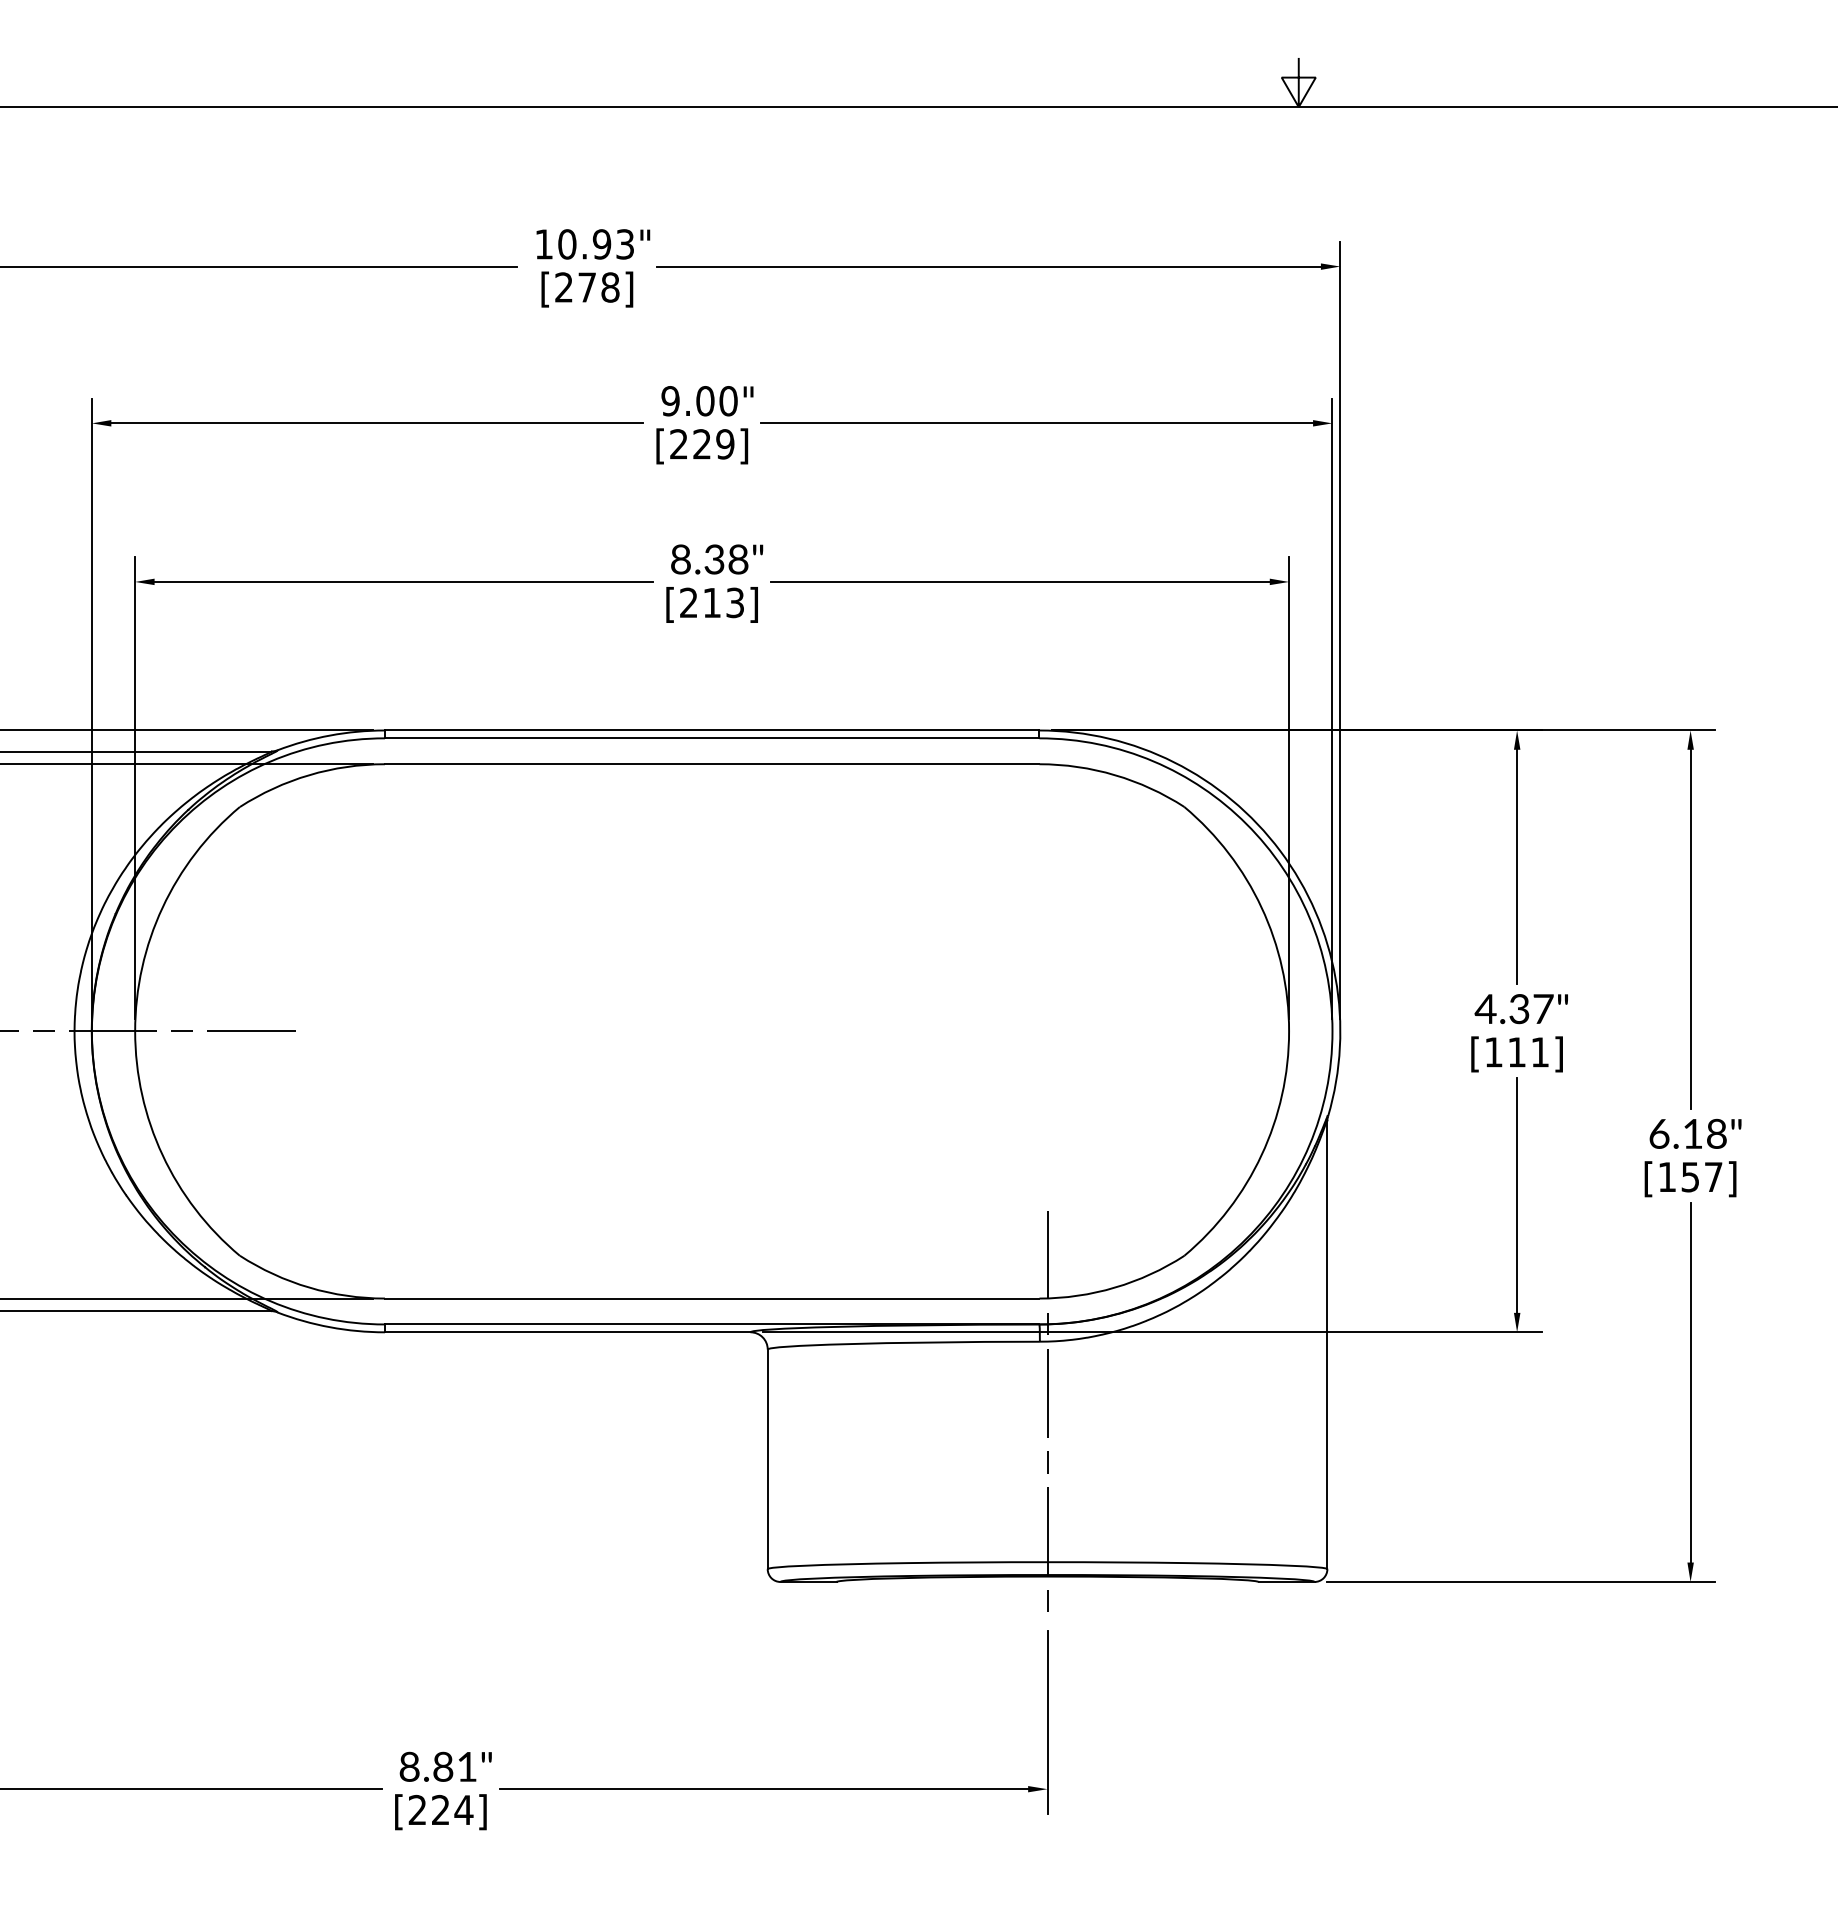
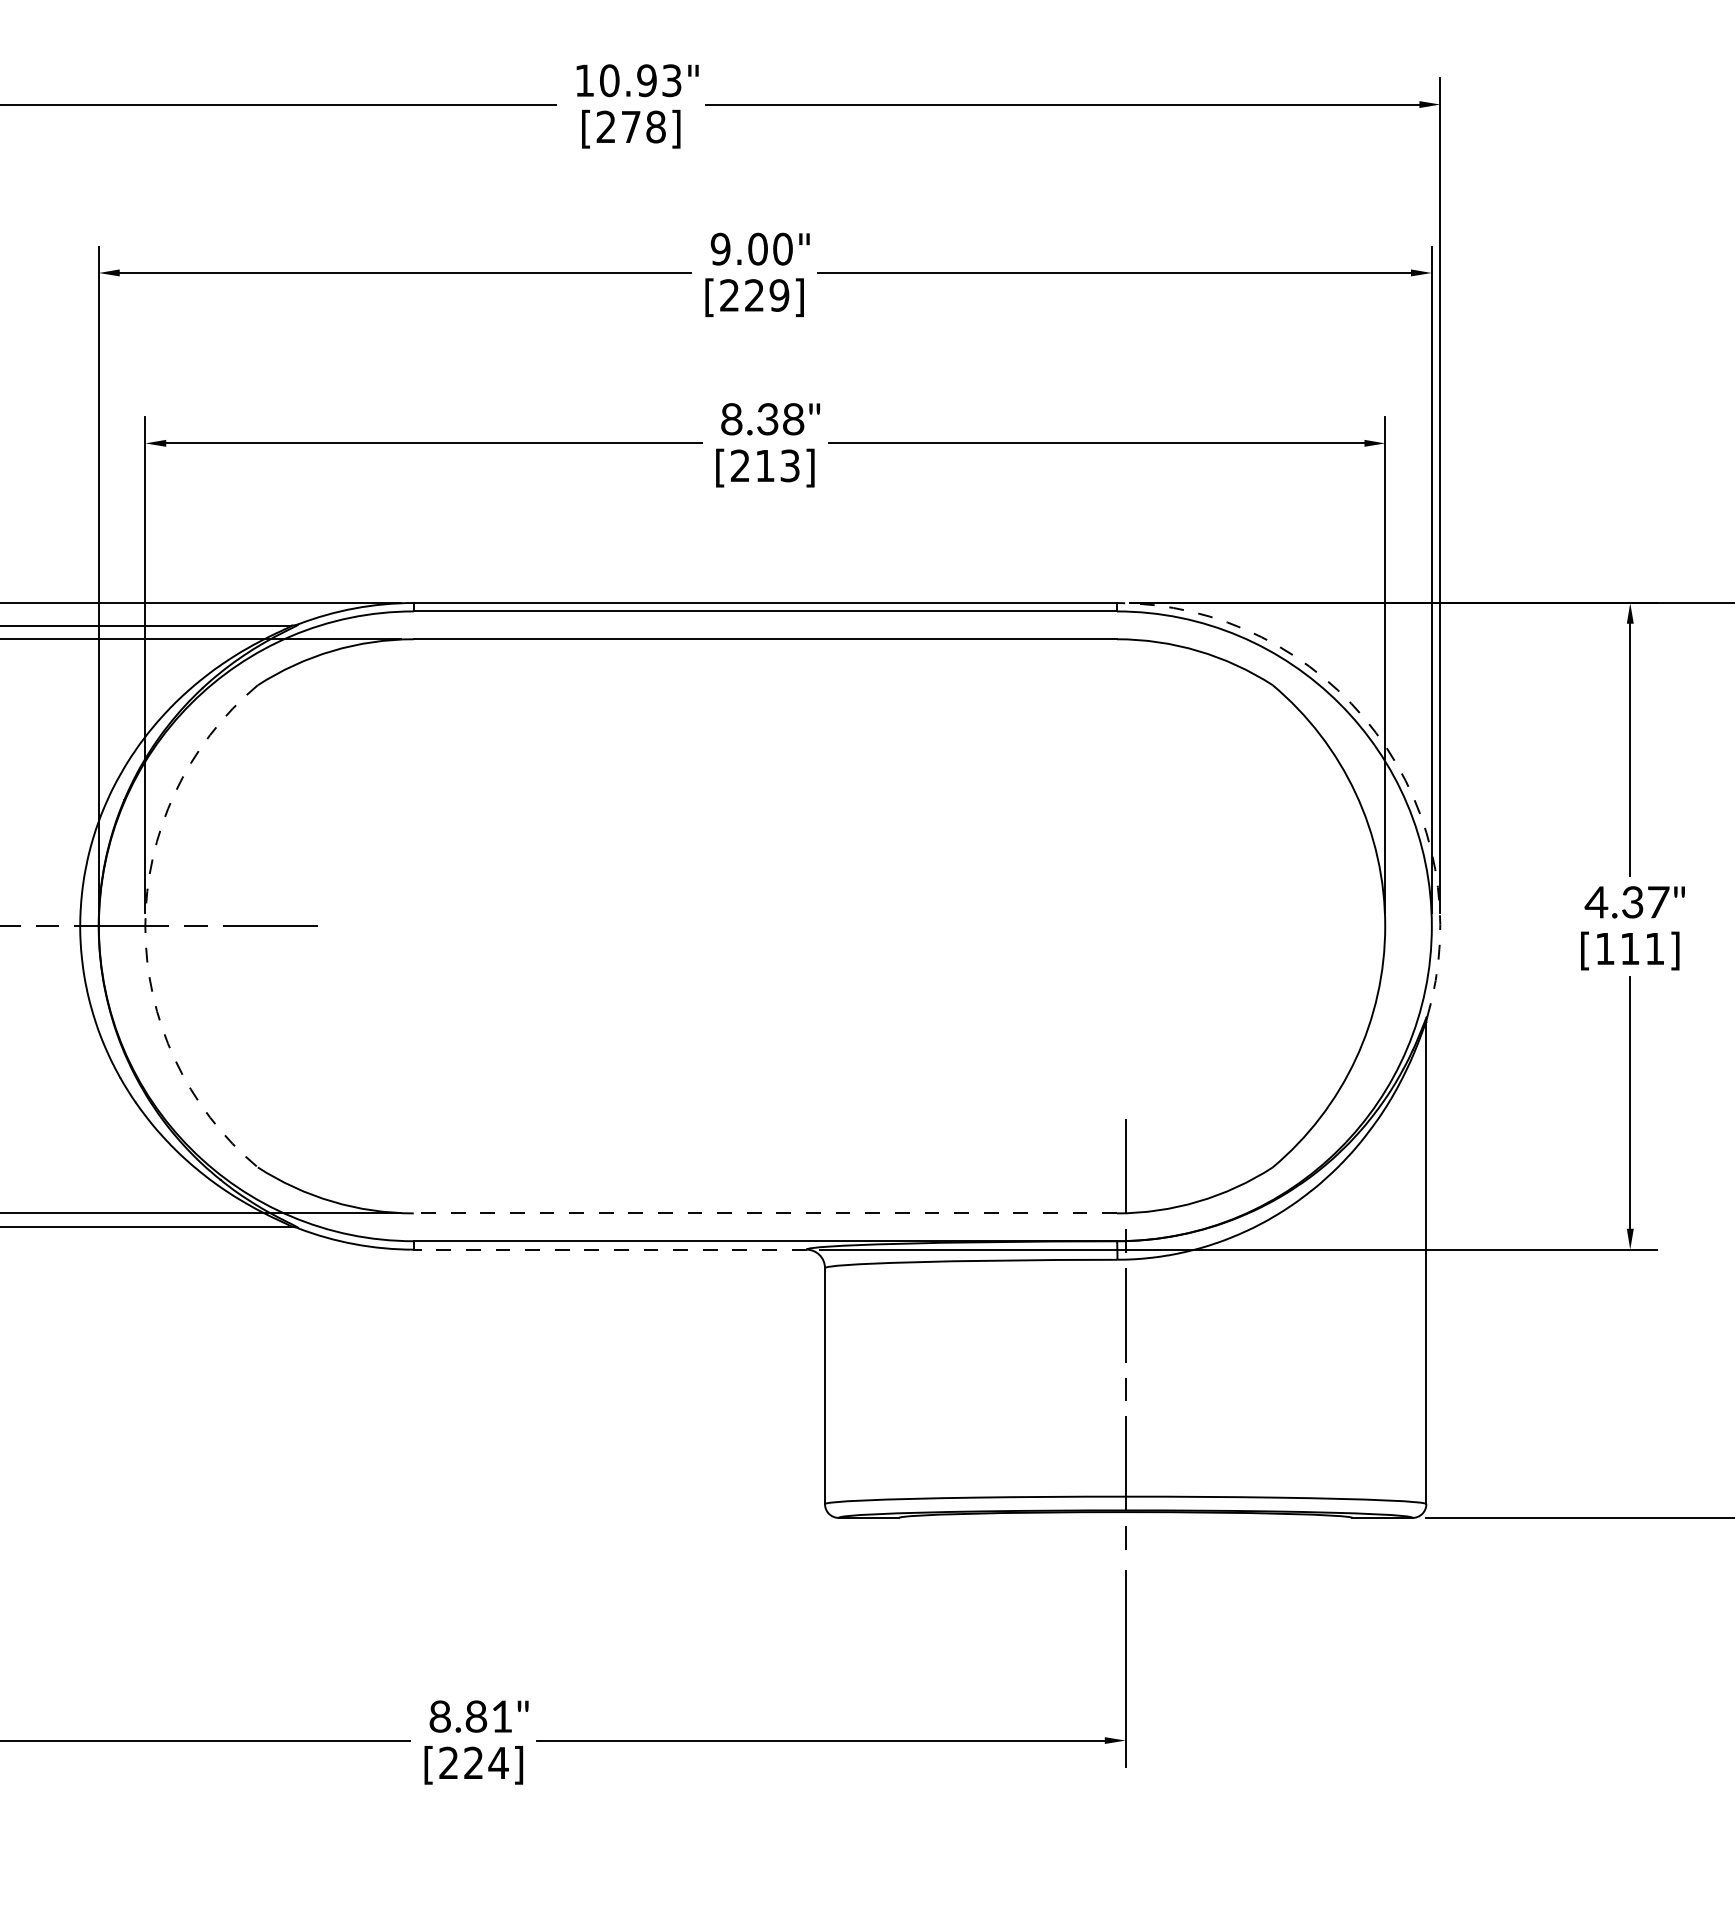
arc: (1280, 851) -> (1375, 733), solid -> dashed
arc: (135, 1031) -> (145, 926), solid -> dashed
line: (711, 1298) -> (764, 1213), solid -> dashed
line: (567, 1332) -> (609, 1249), solid -> dashed

